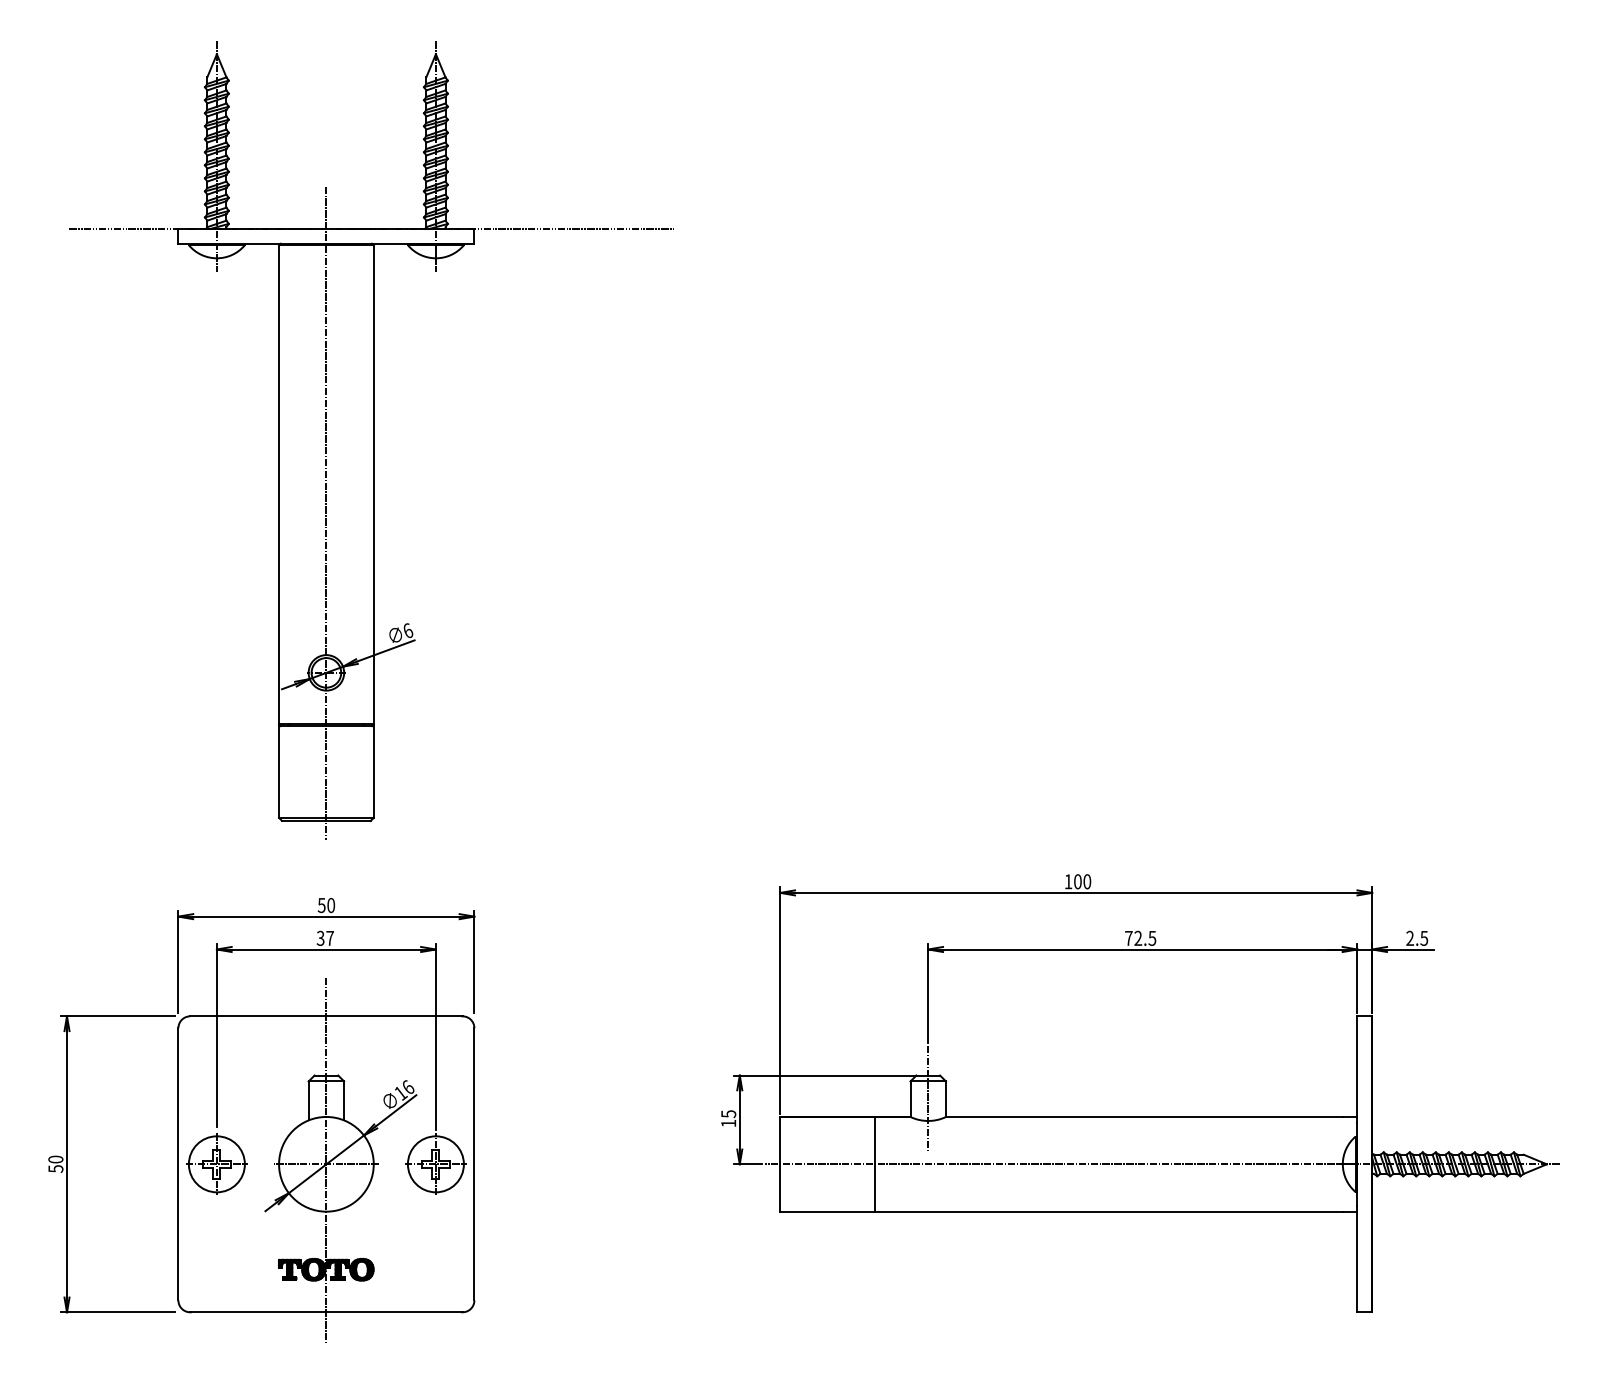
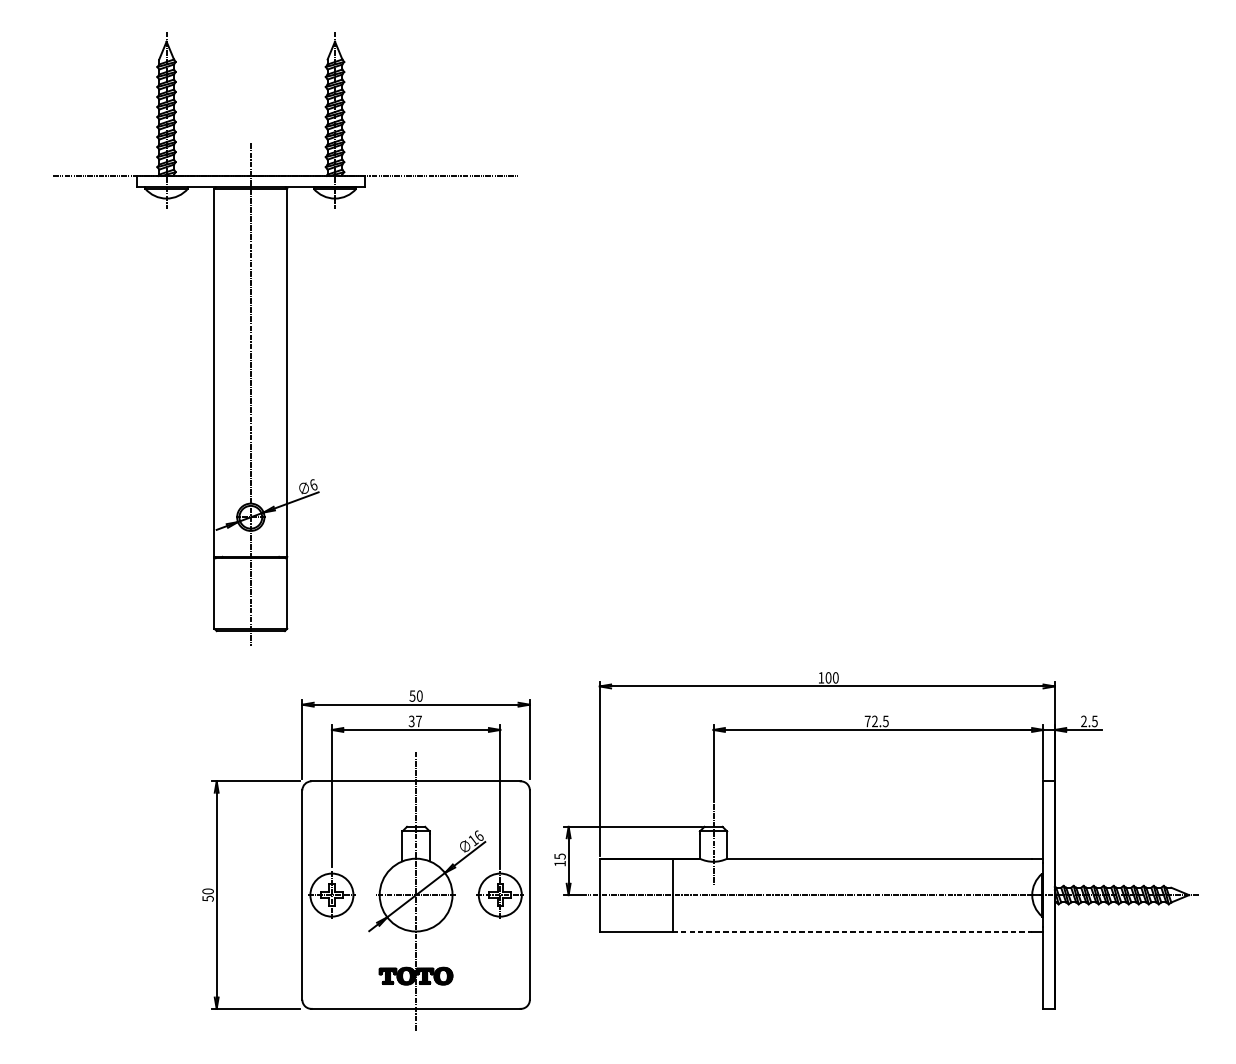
part: (261, 1120) -> (366, 861), moved
line: (1108, 1211) -> (852, 931), solid -> dashed

